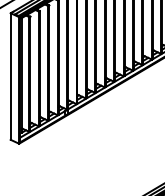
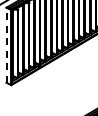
line: (10, 76) -> (6, 45), solid -> dashed

